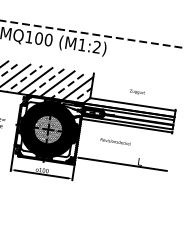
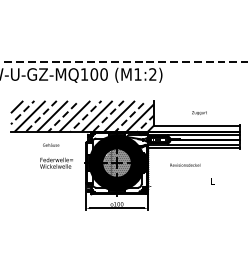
line: (122, 164) -> (195, 186), removed

